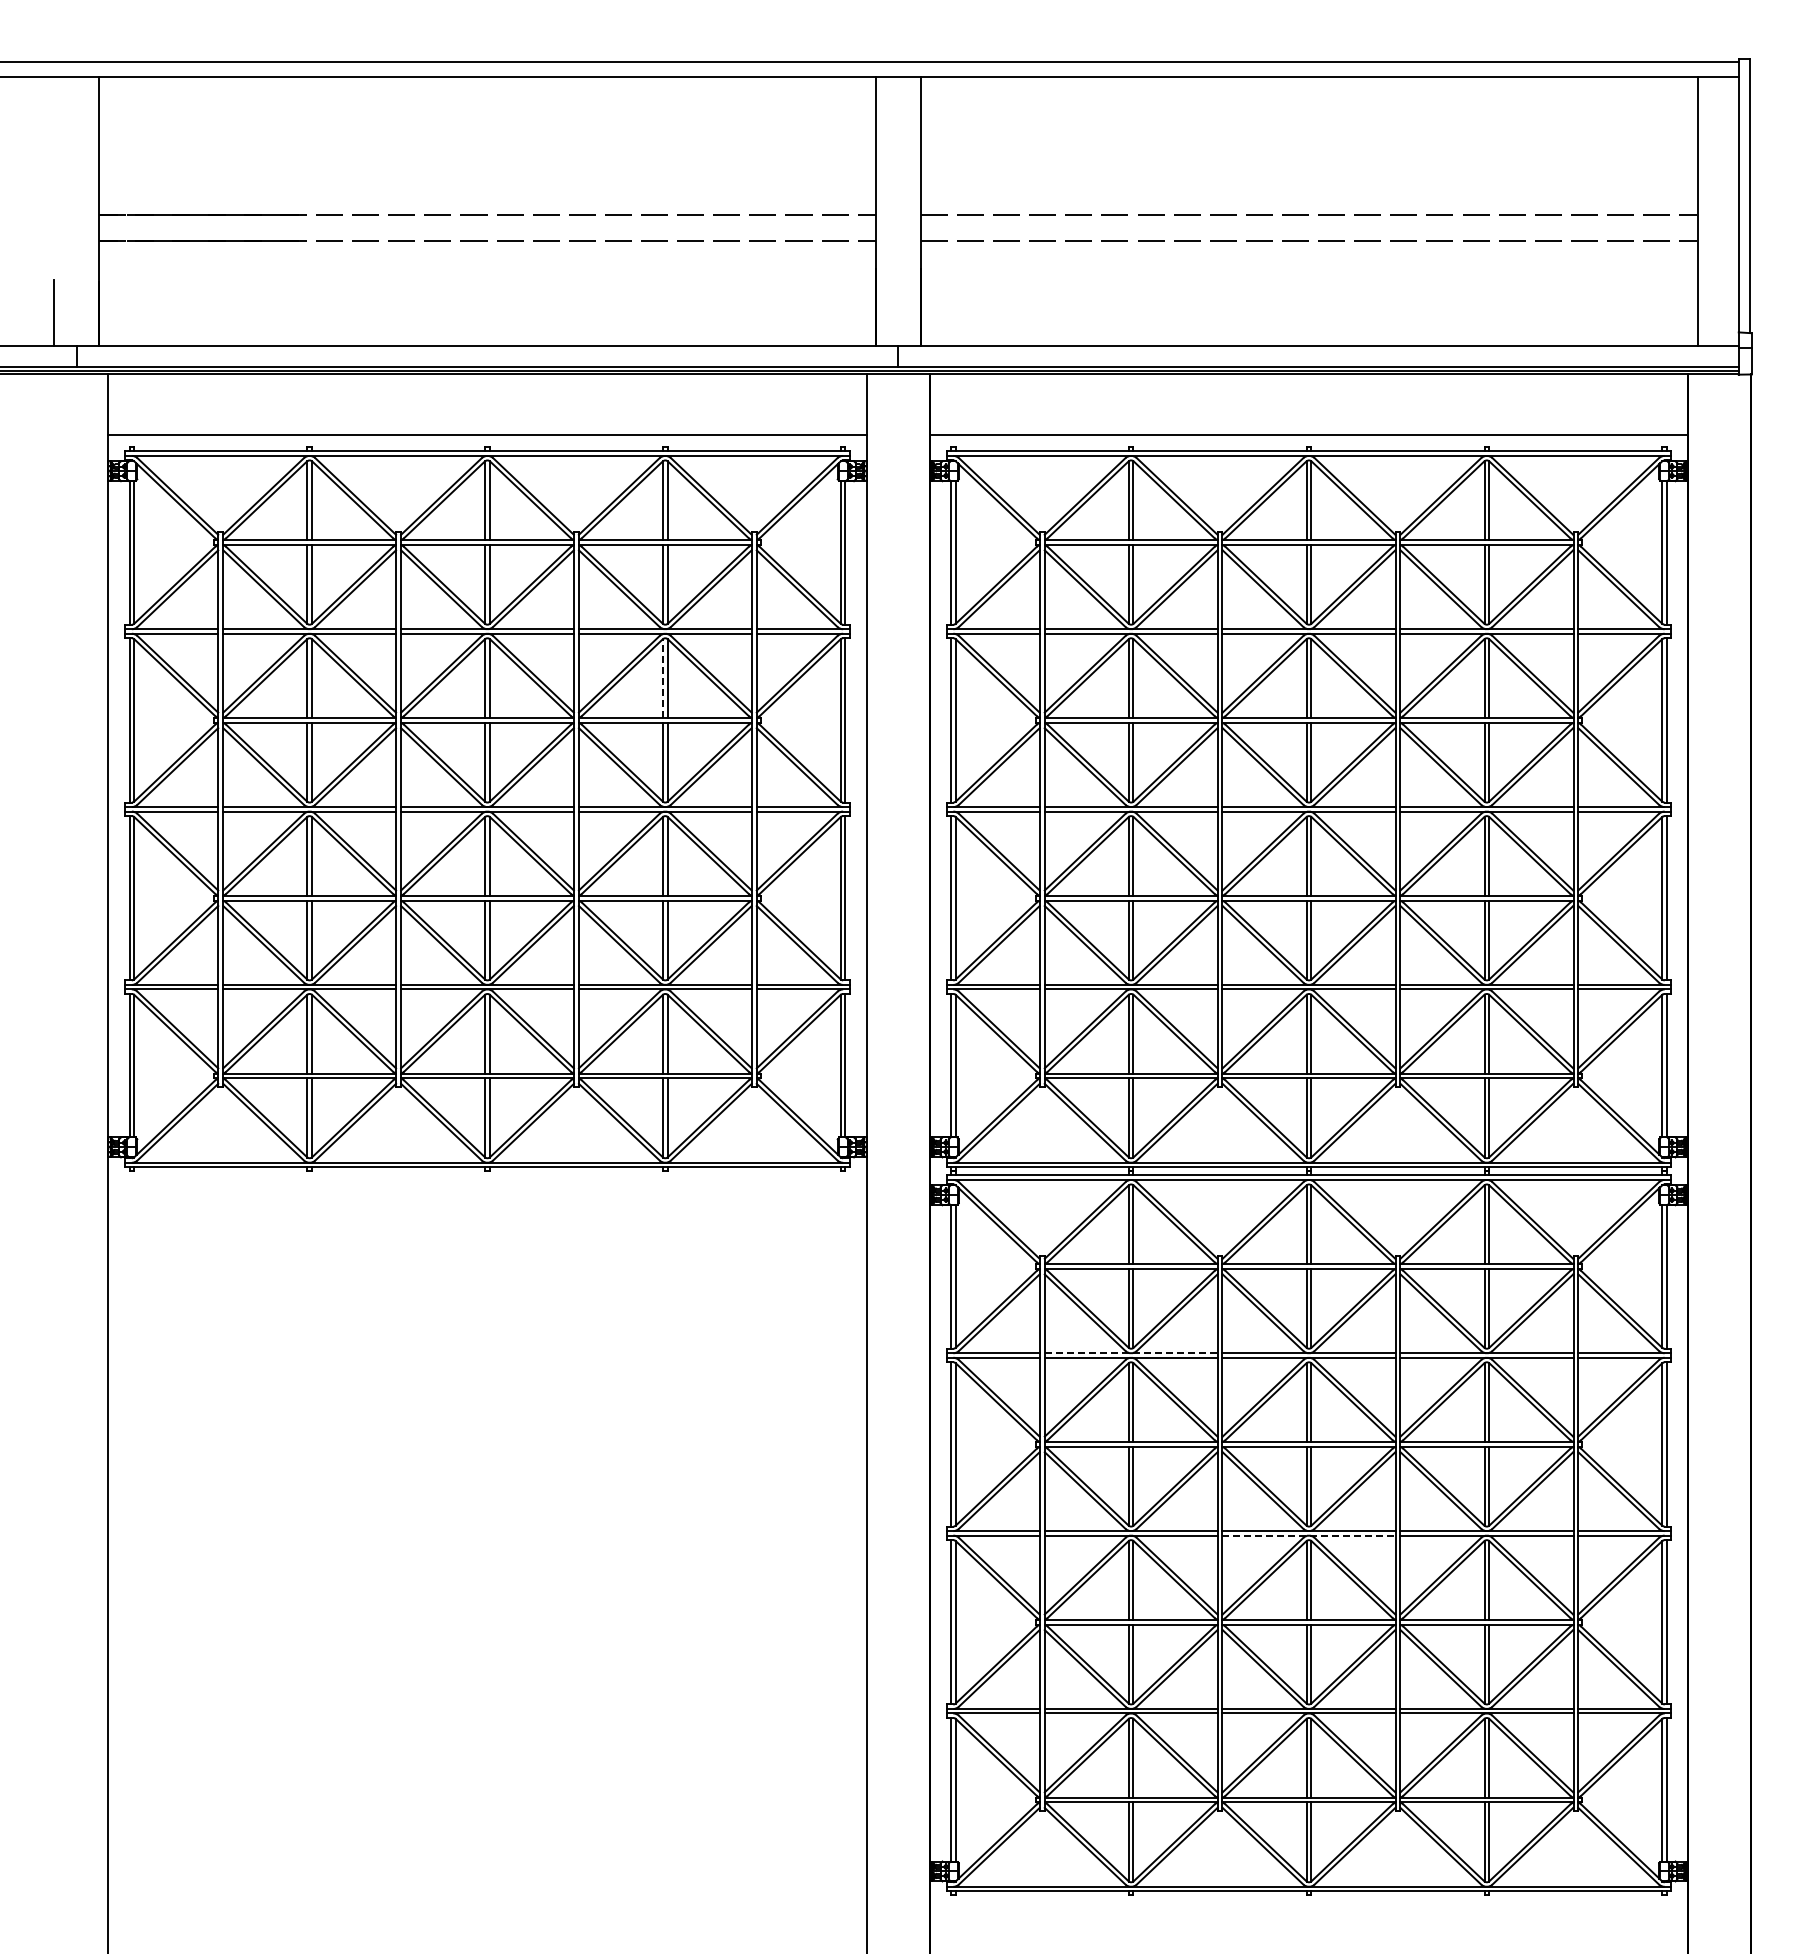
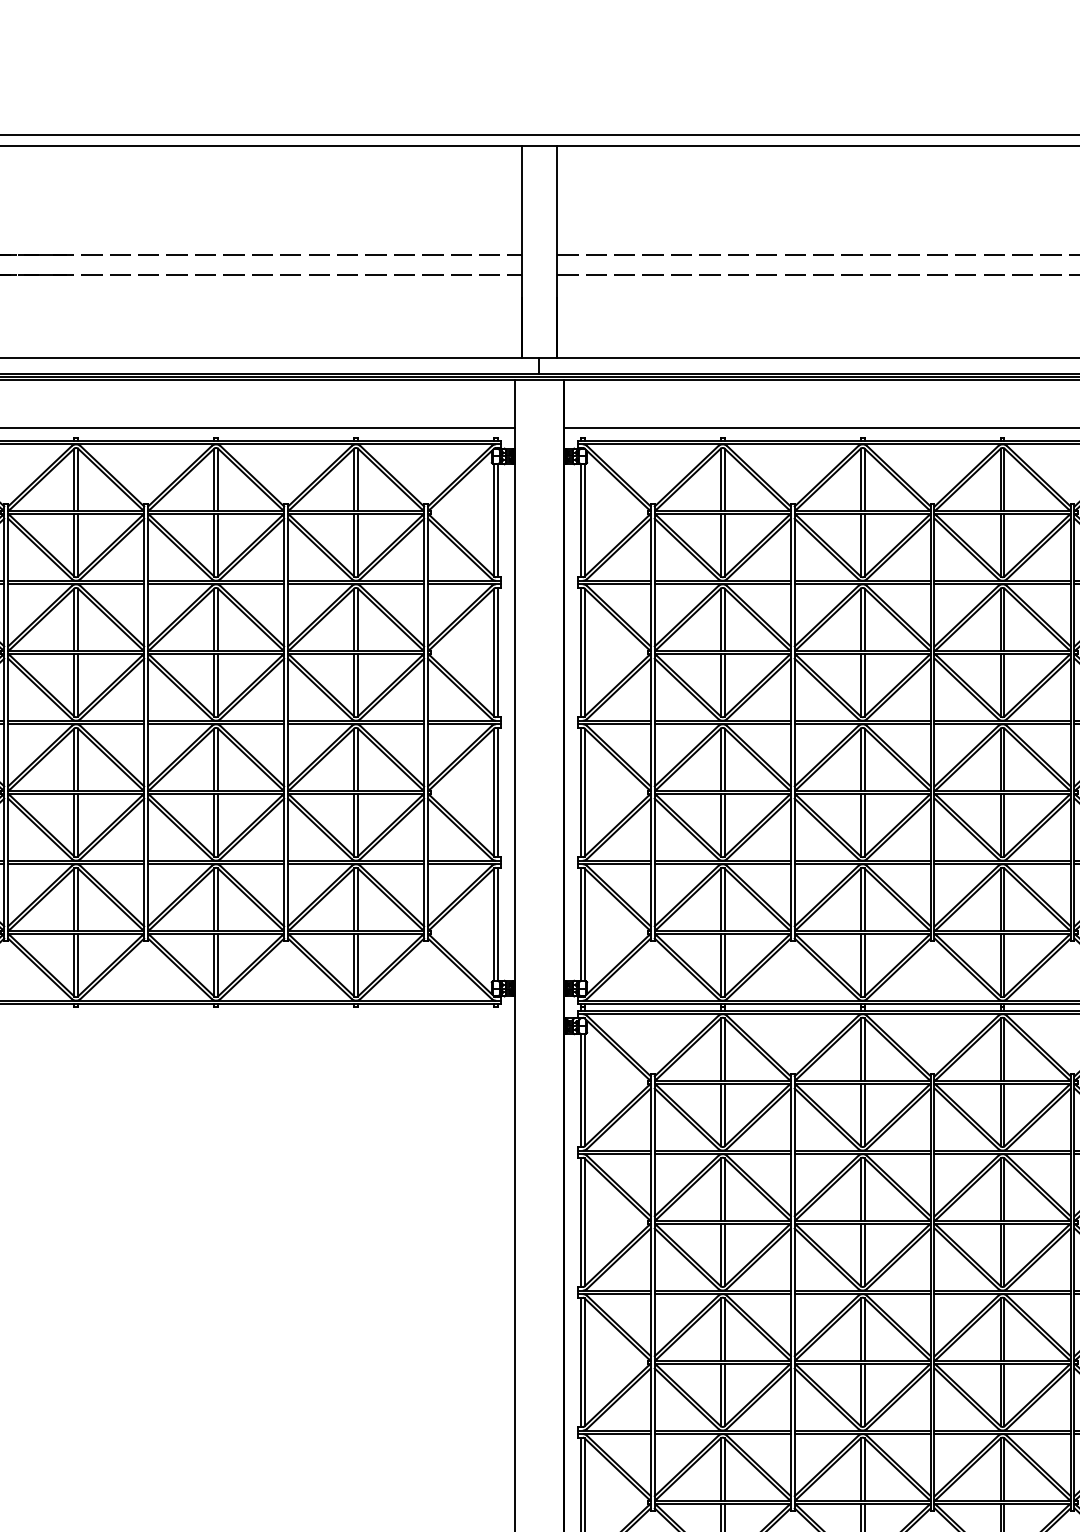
line: (663, 678) -> (354, 619), dashed -> solid
line: (1131, 1353) -> (723, 1150), dashed -> solid
line: (1309, 1535) -> (863, 1294), dashed -> solid

